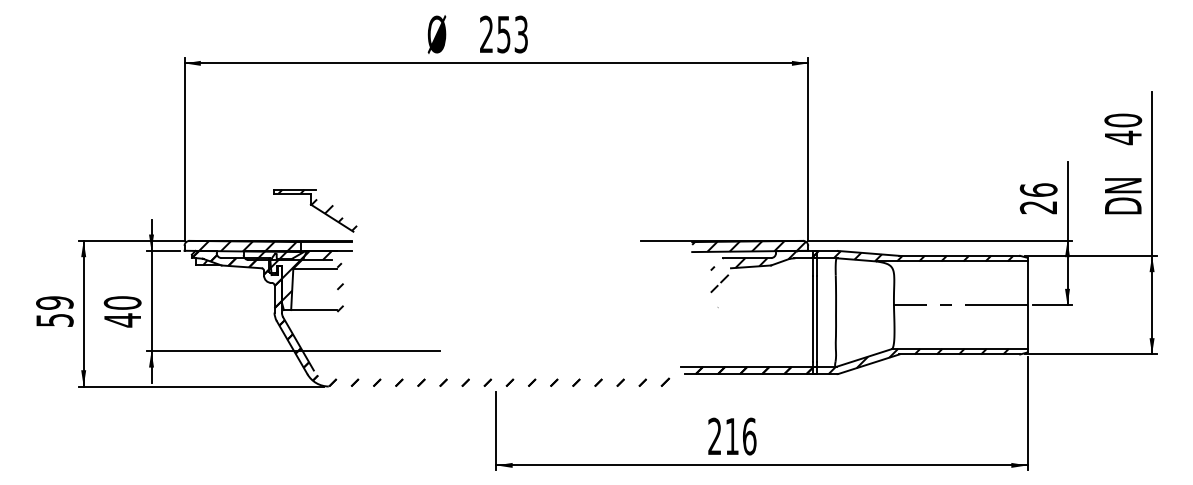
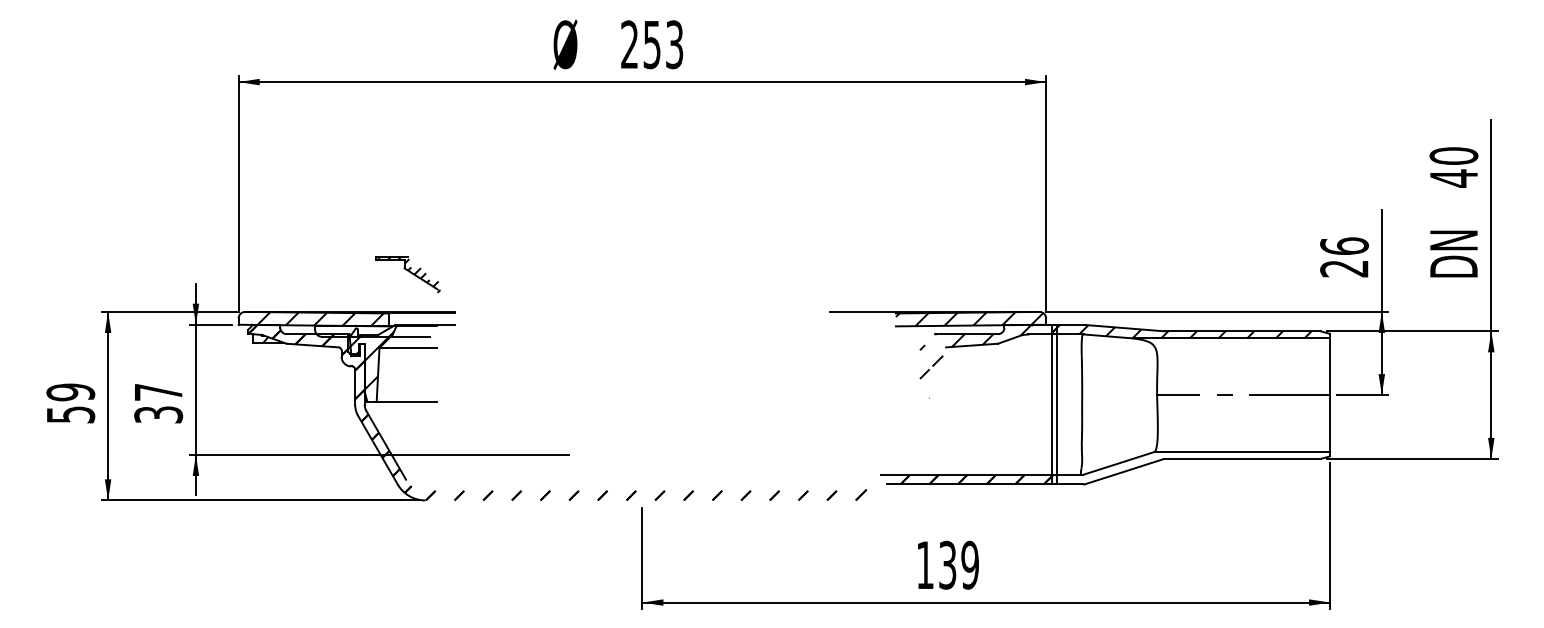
part: (314, 211) -> (407, 273), size x0.6
hatch: (299, 281) -> (387, 364), removed
text: (122, 311) -> (158, 403), 40 -> 37
hatch: (920, 361) -> (1191, 467), removed
text: (732, 435) -> (947, 564), 216 -> 139

